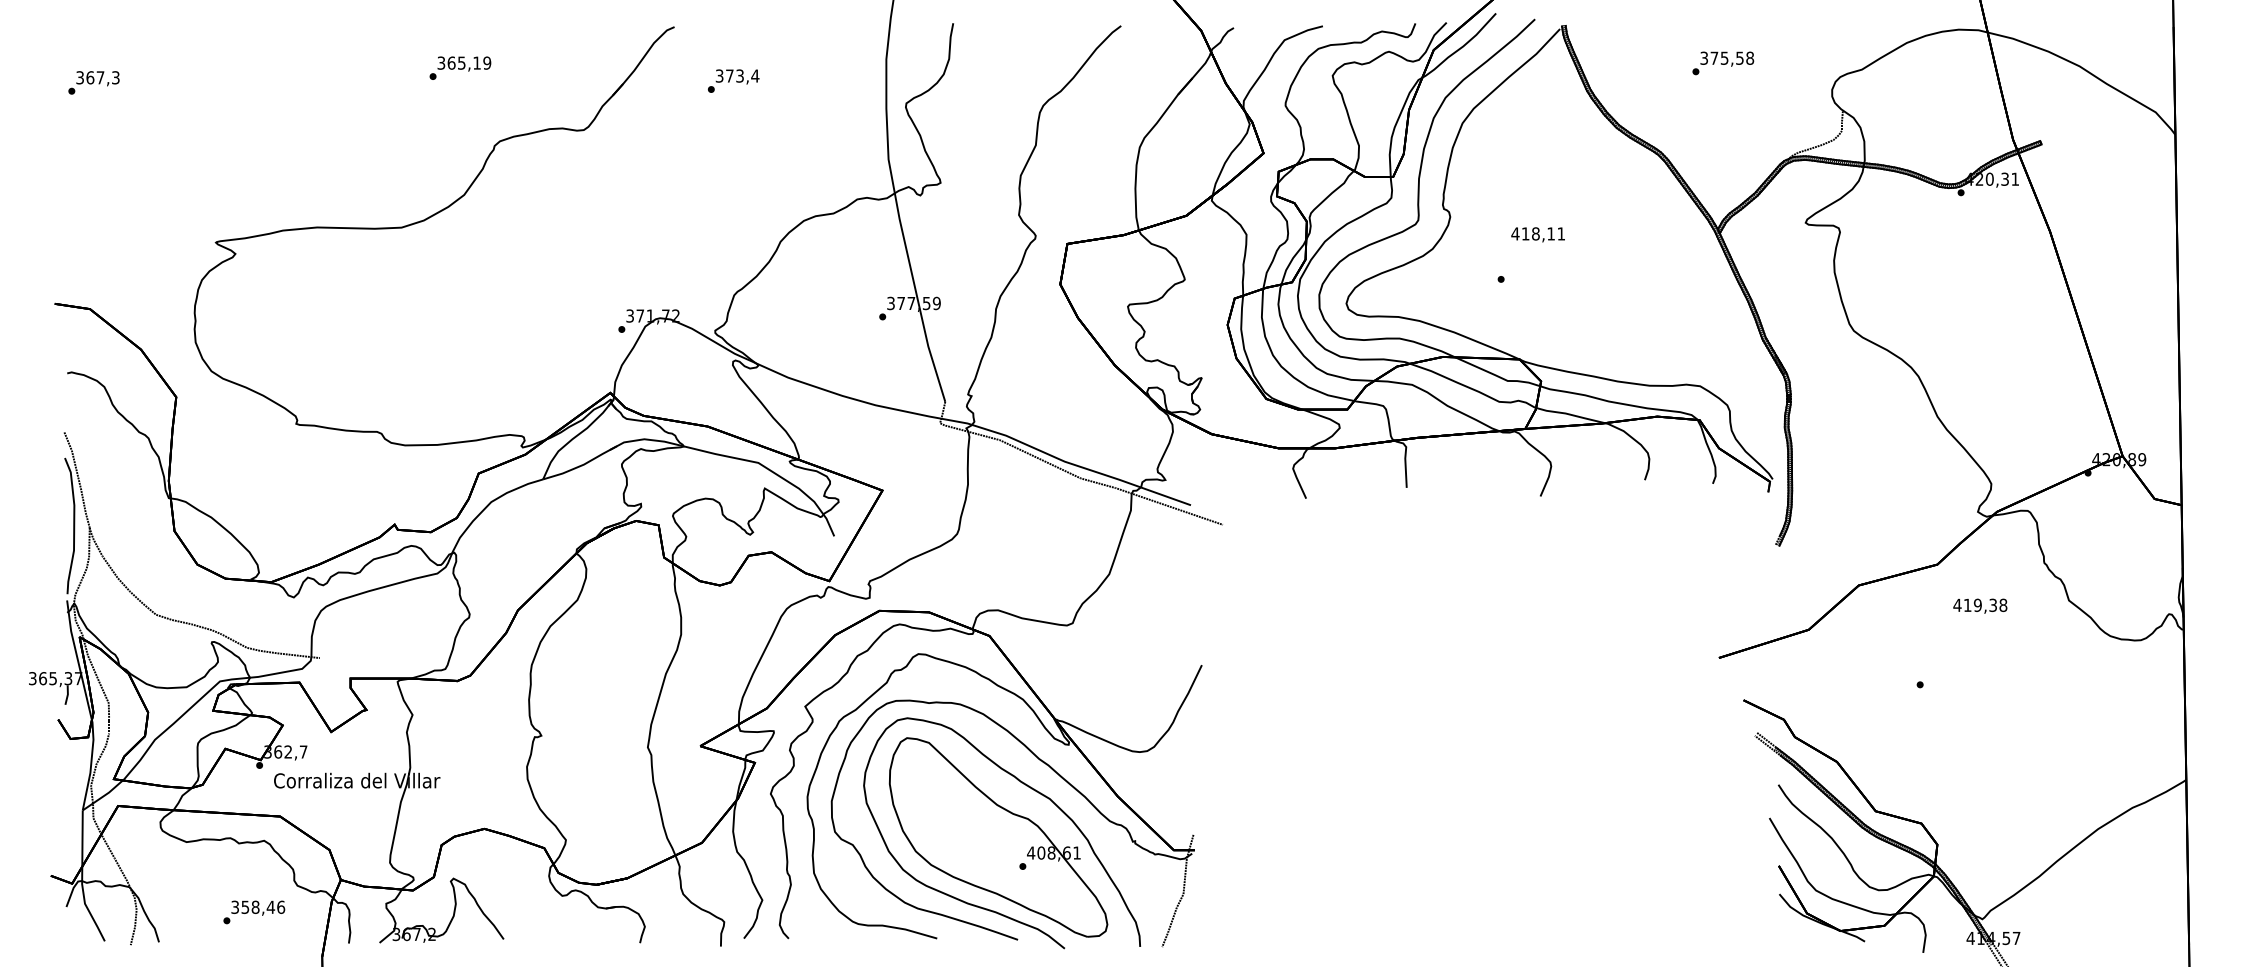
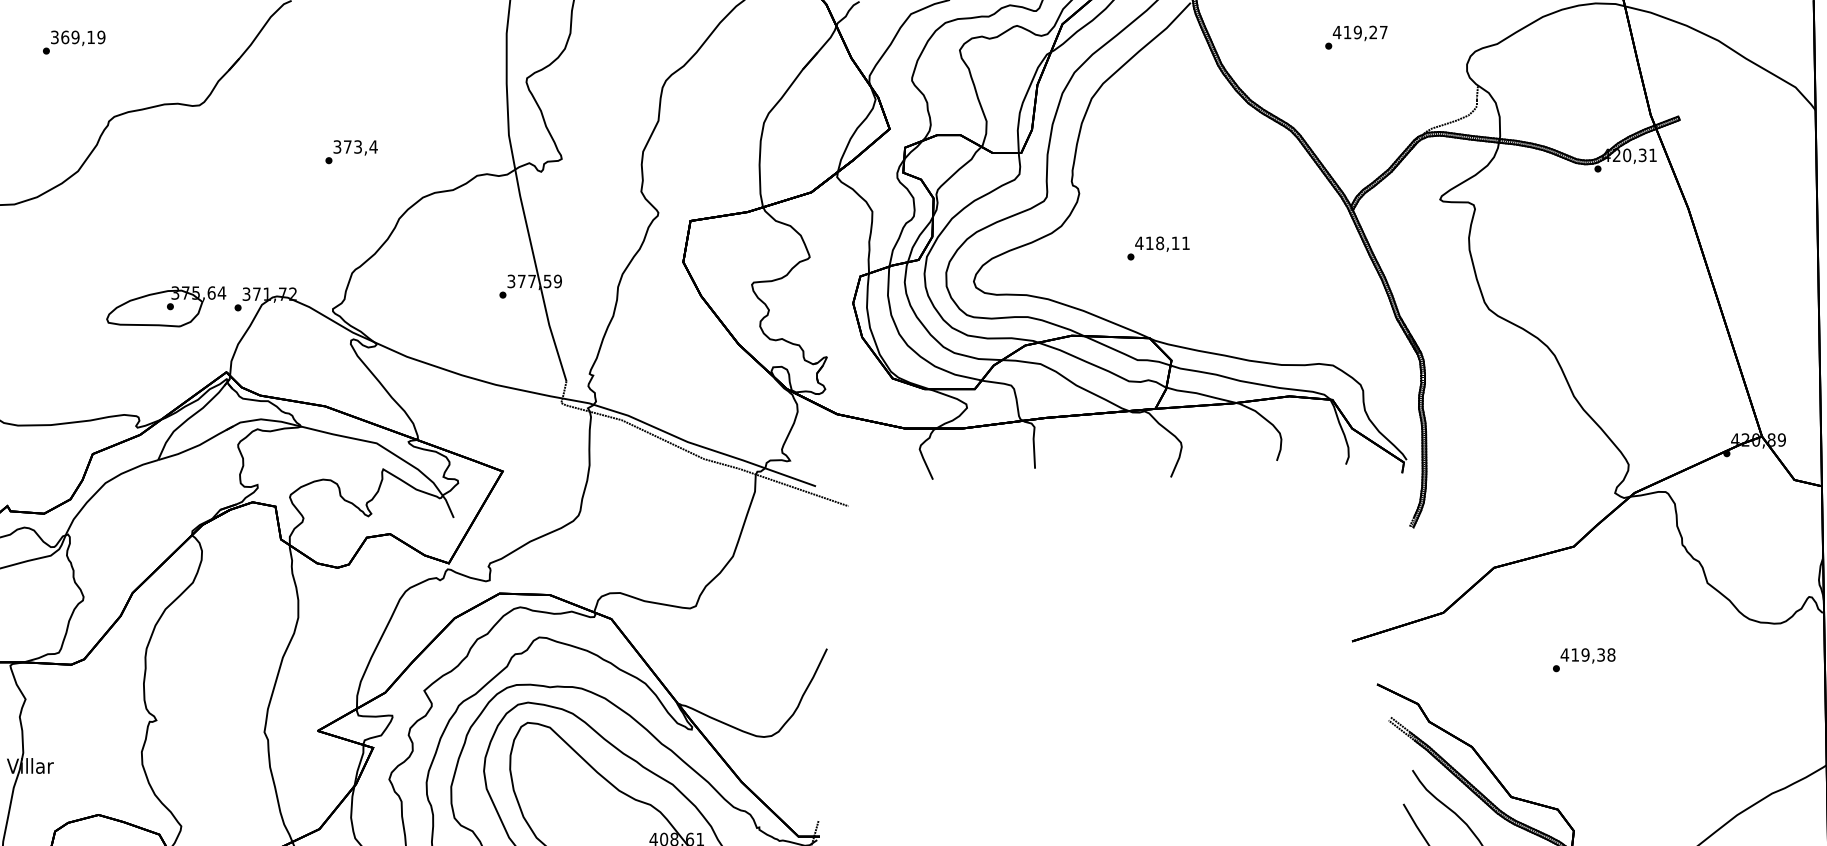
text: (1727, 57) -> (1360, 31), 375,58 -> 419,27
text: (461, 62) -> (75, 36), 365,19 -> 369,19
text: (733, 80) -> (351, 151), moved
text: (1537, 234) -> (1161, 243), moved
part: (551, 328) -> (166, 306), added
text: (1980, 605) -> (1588, 655), moved

